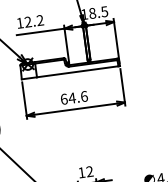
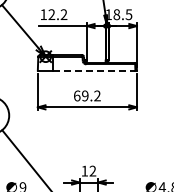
line: (77, 71) -> (94, 70), solid -> dashed
text: (77, 97) -> (90, 95), 64.6 -> 69.2

